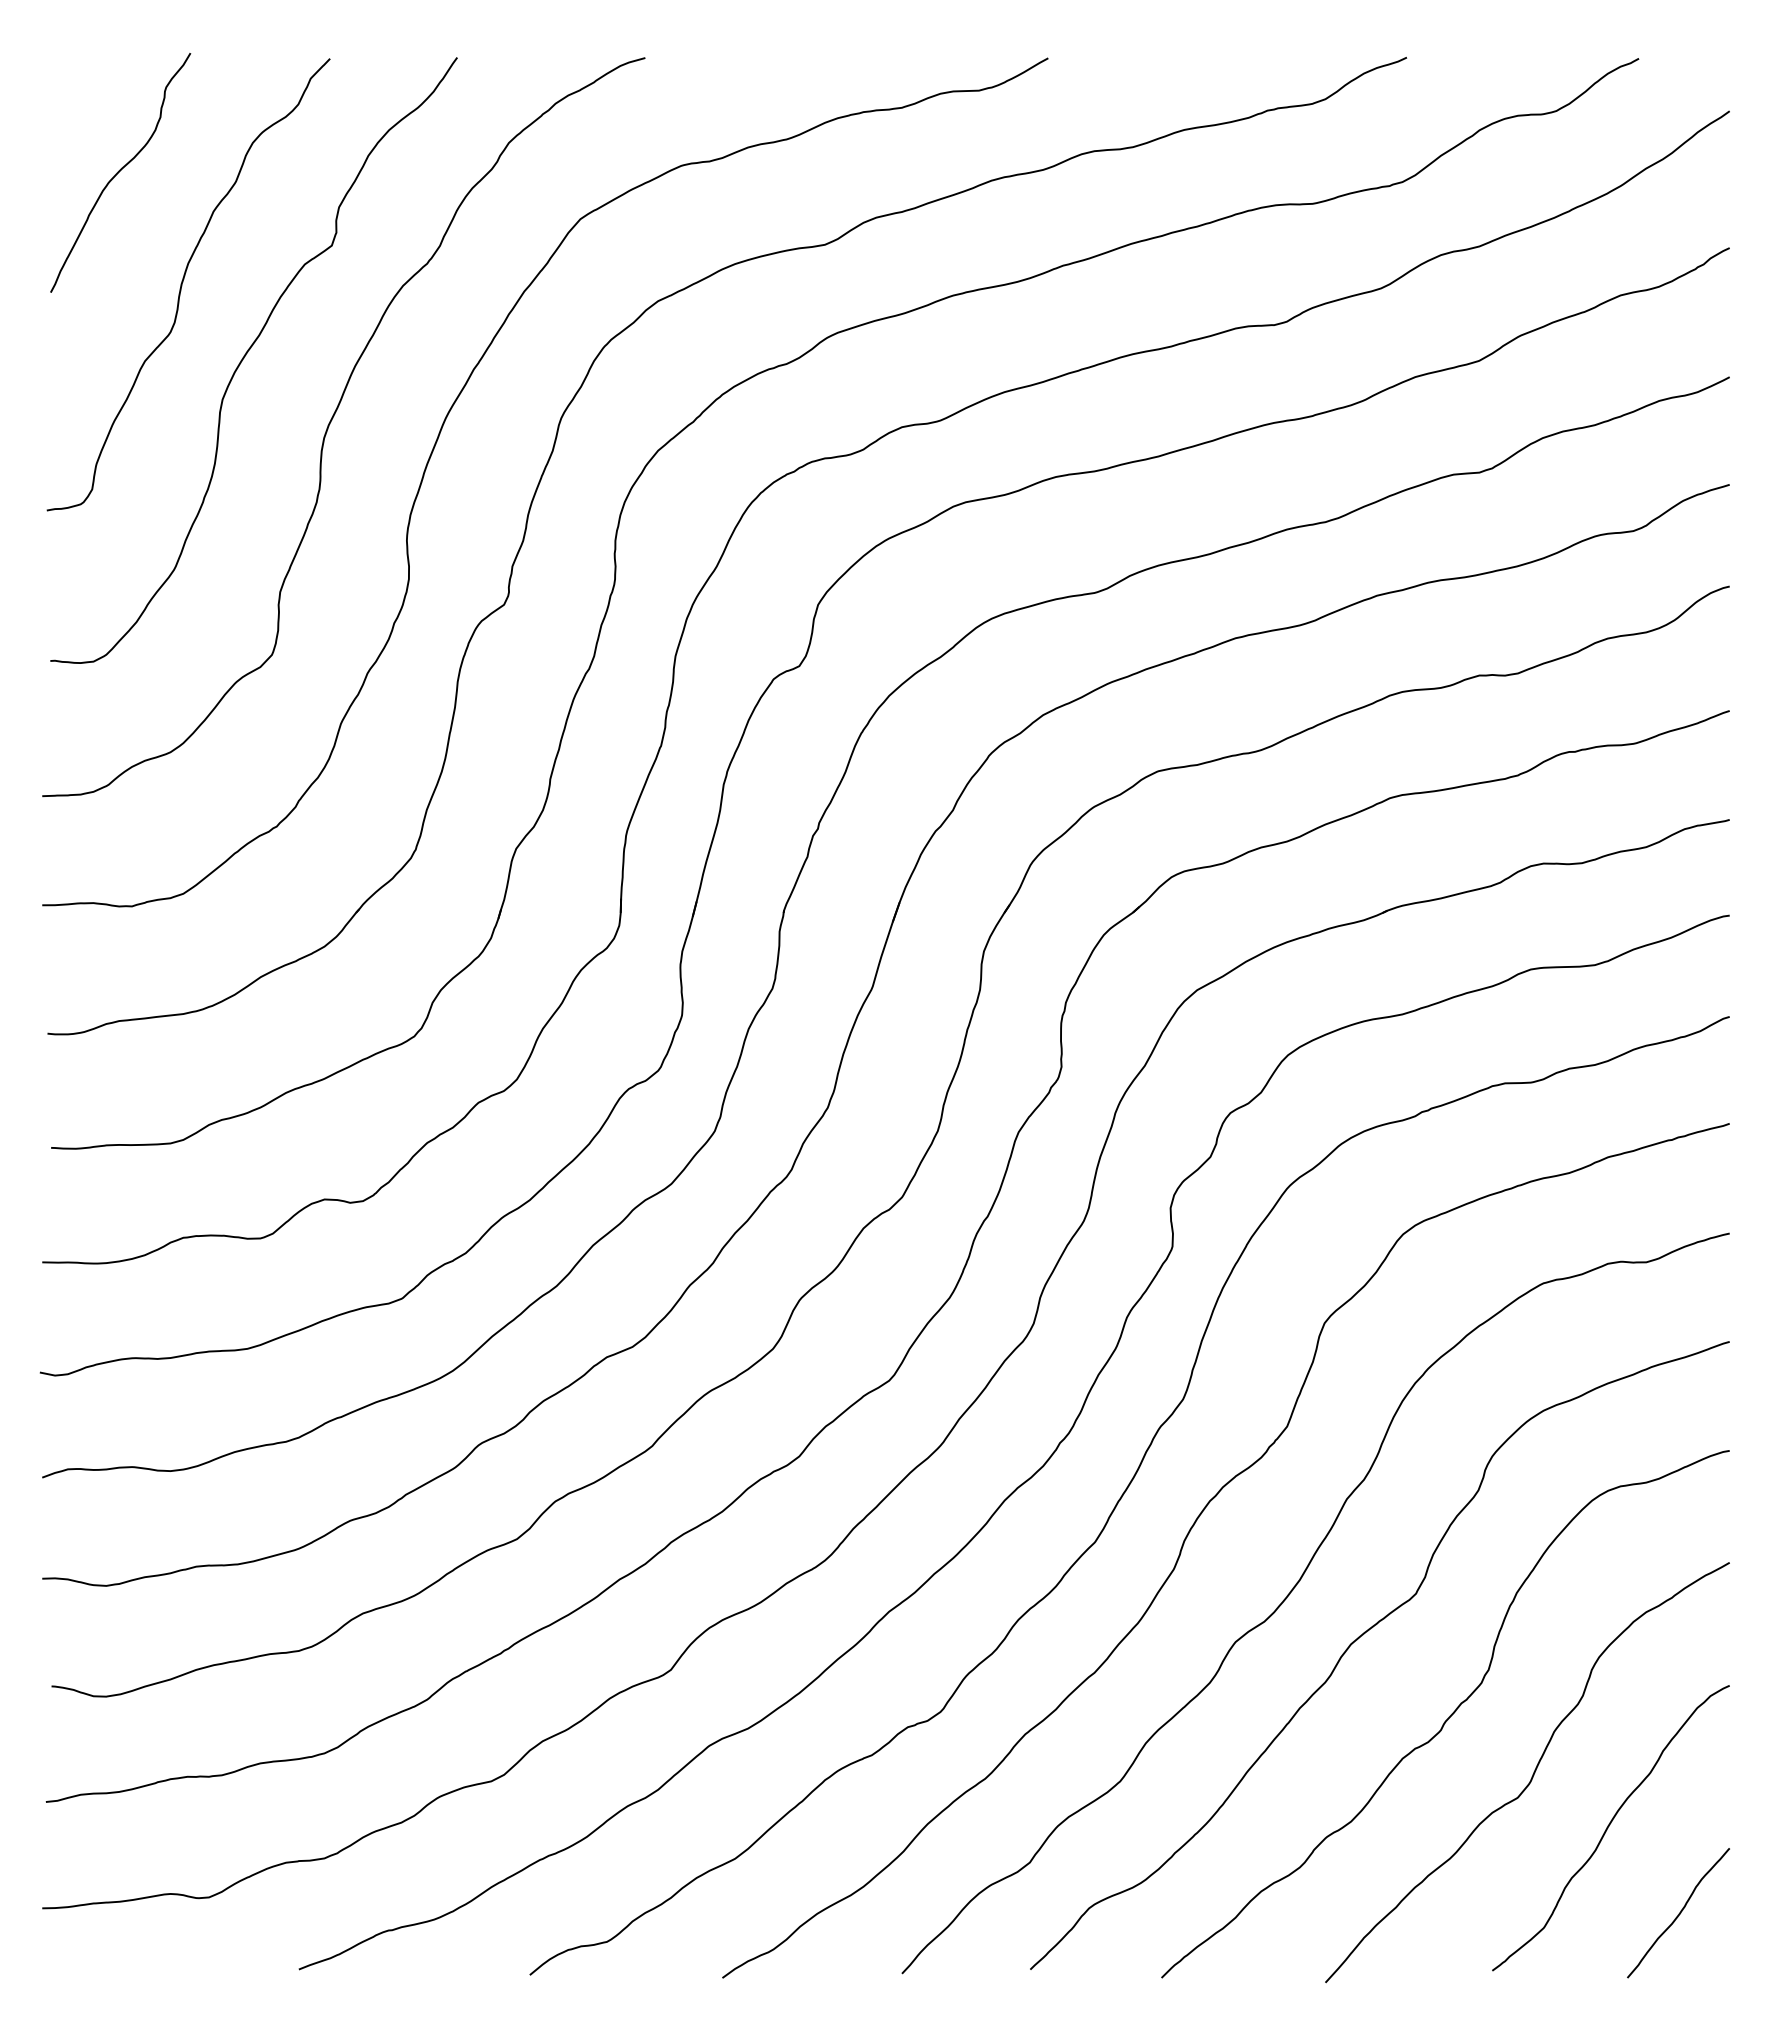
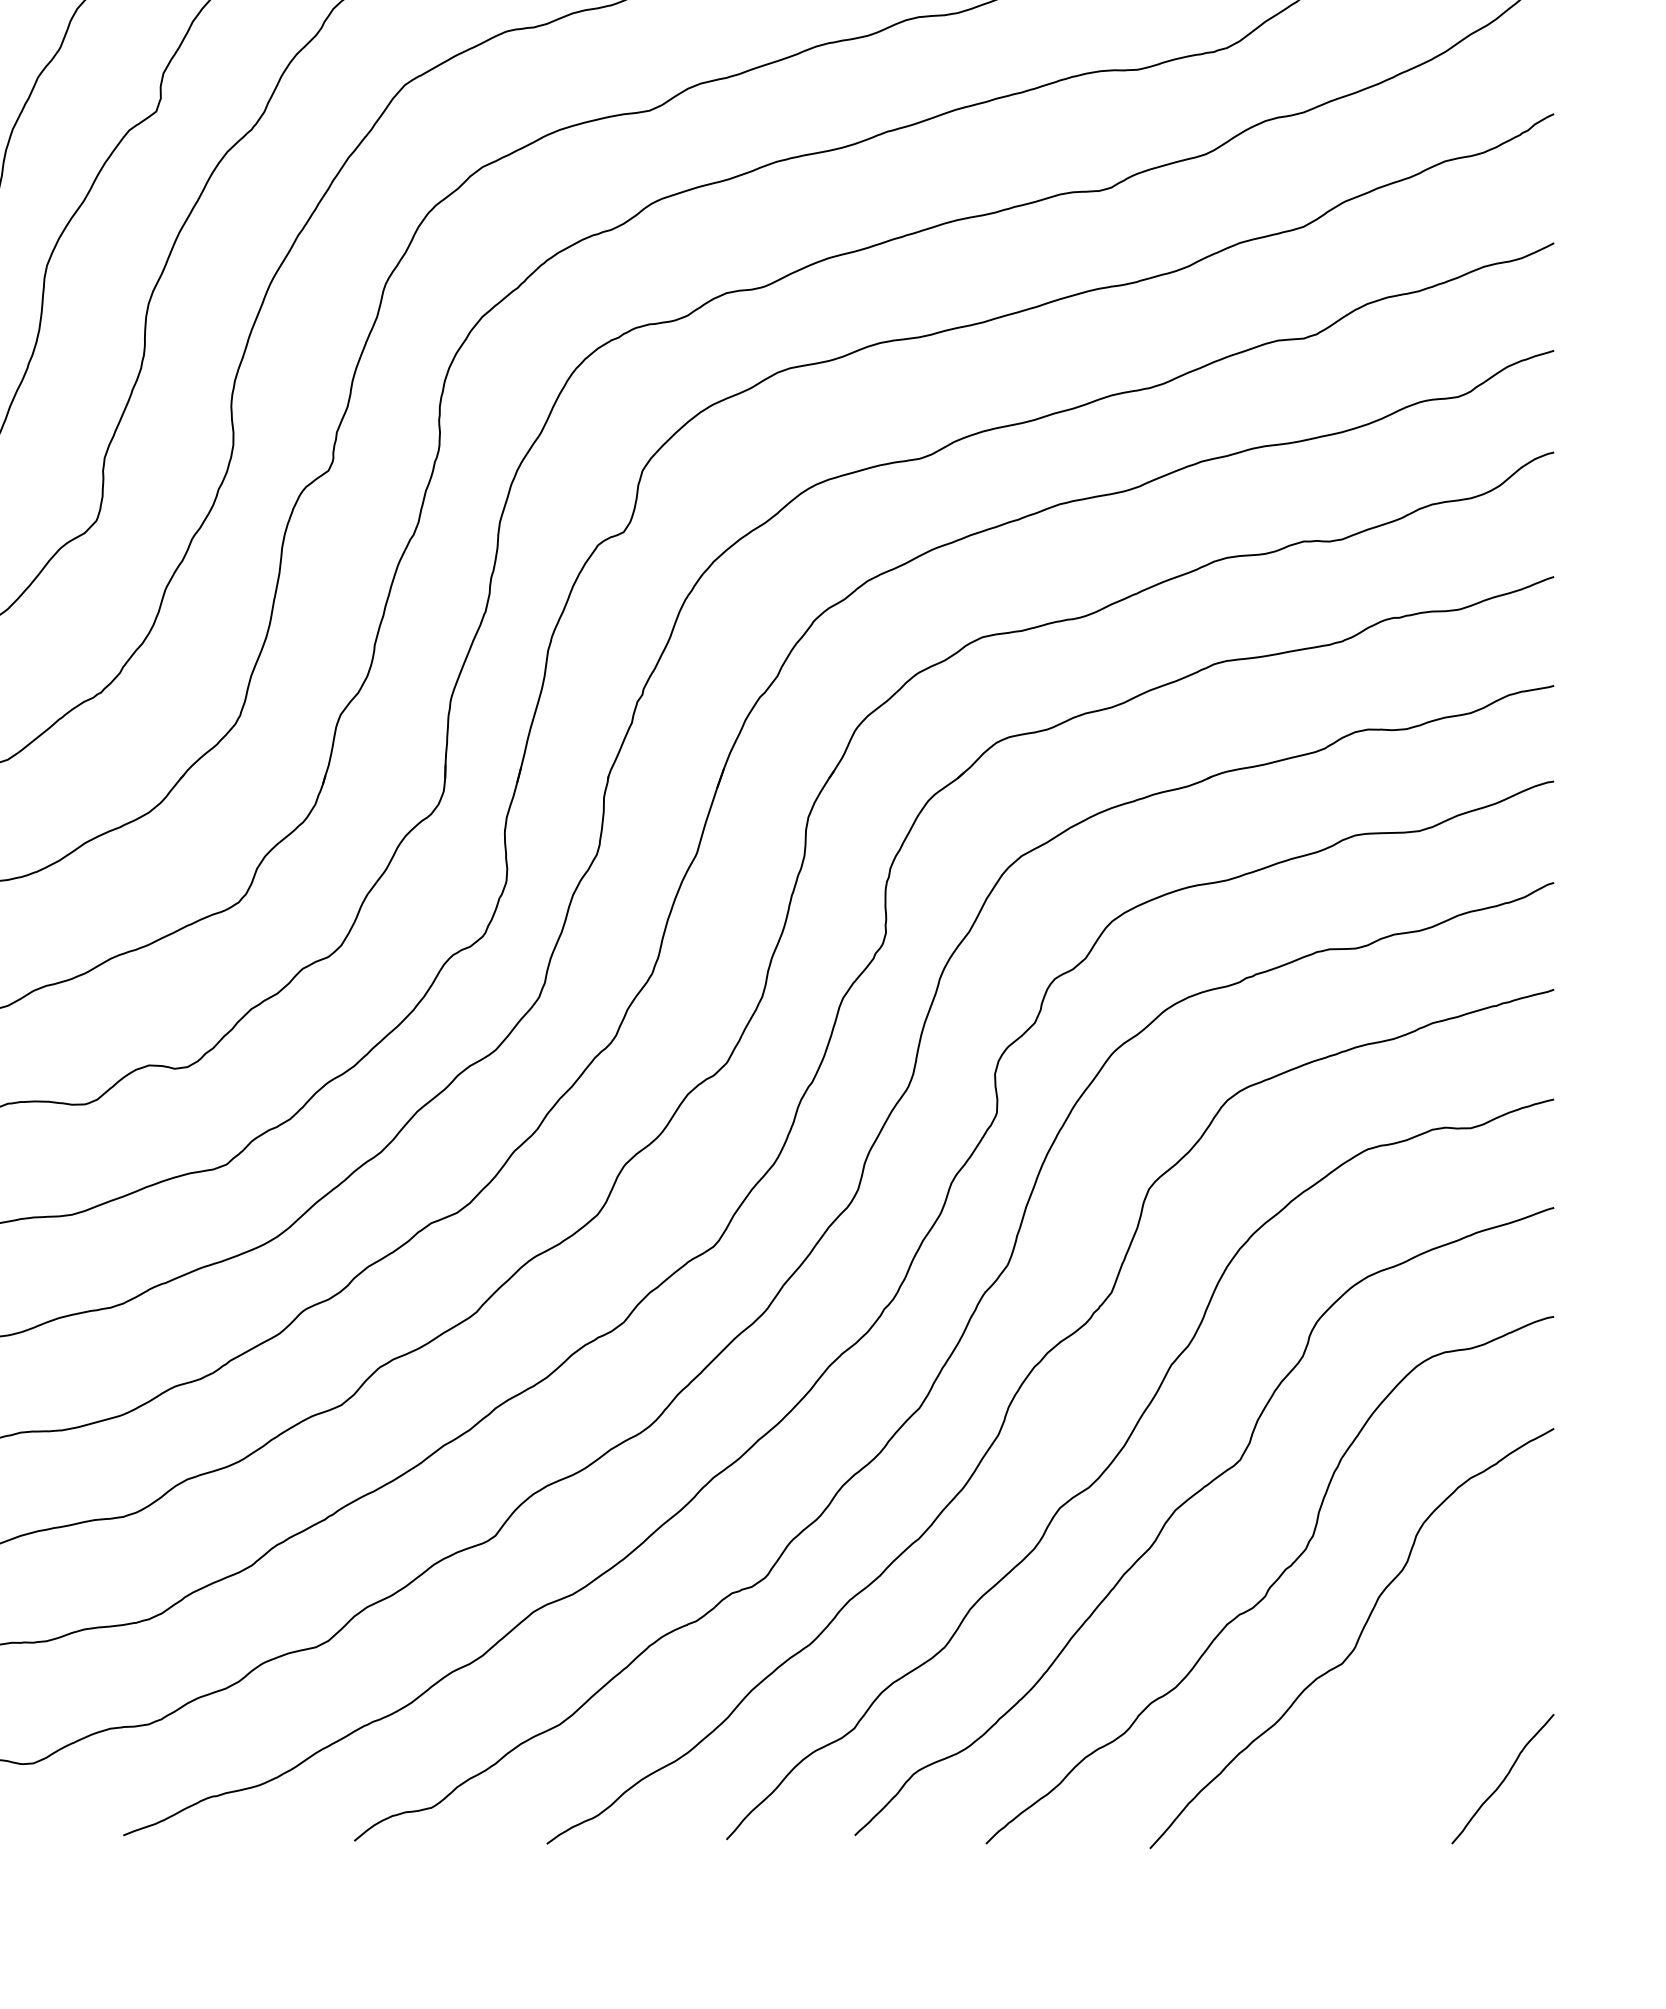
curve: (1608, 1828) -> (1432, 1694), removed

